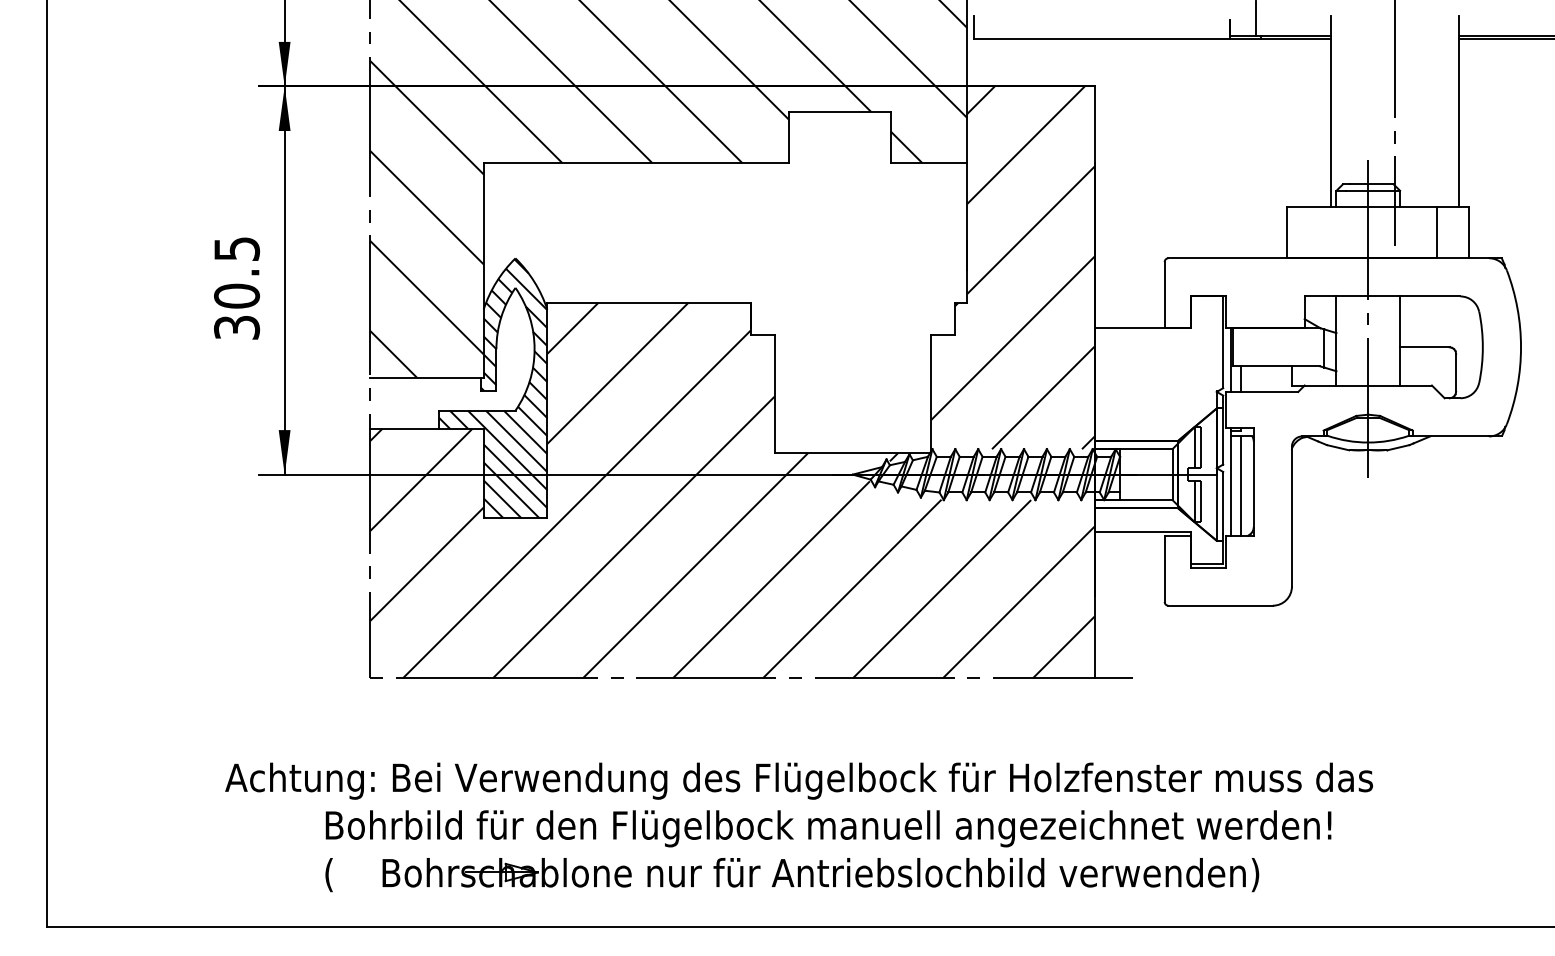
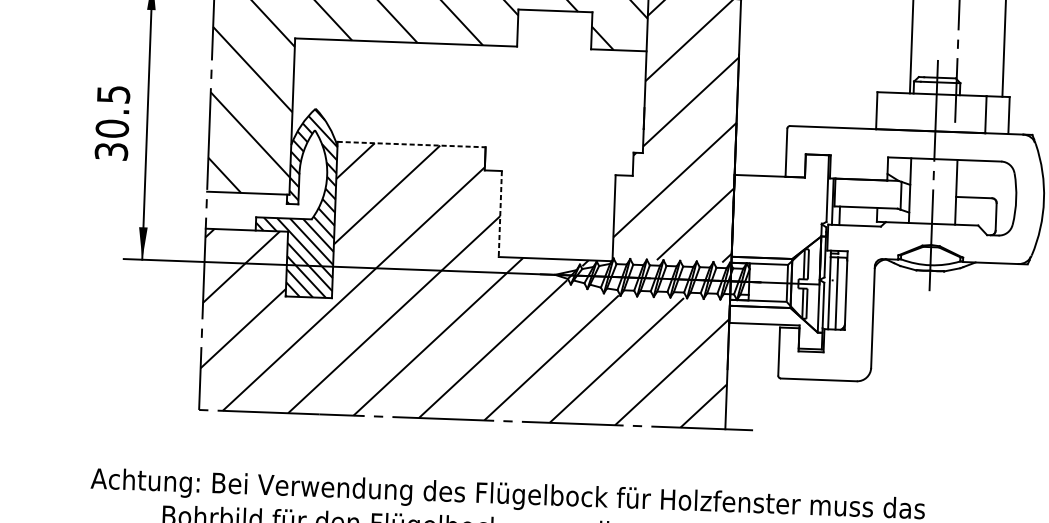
line: (649, 302) -> (411, 144), solid -> dashed
line: (774, 394) -> (500, 214), solid -> dashed

